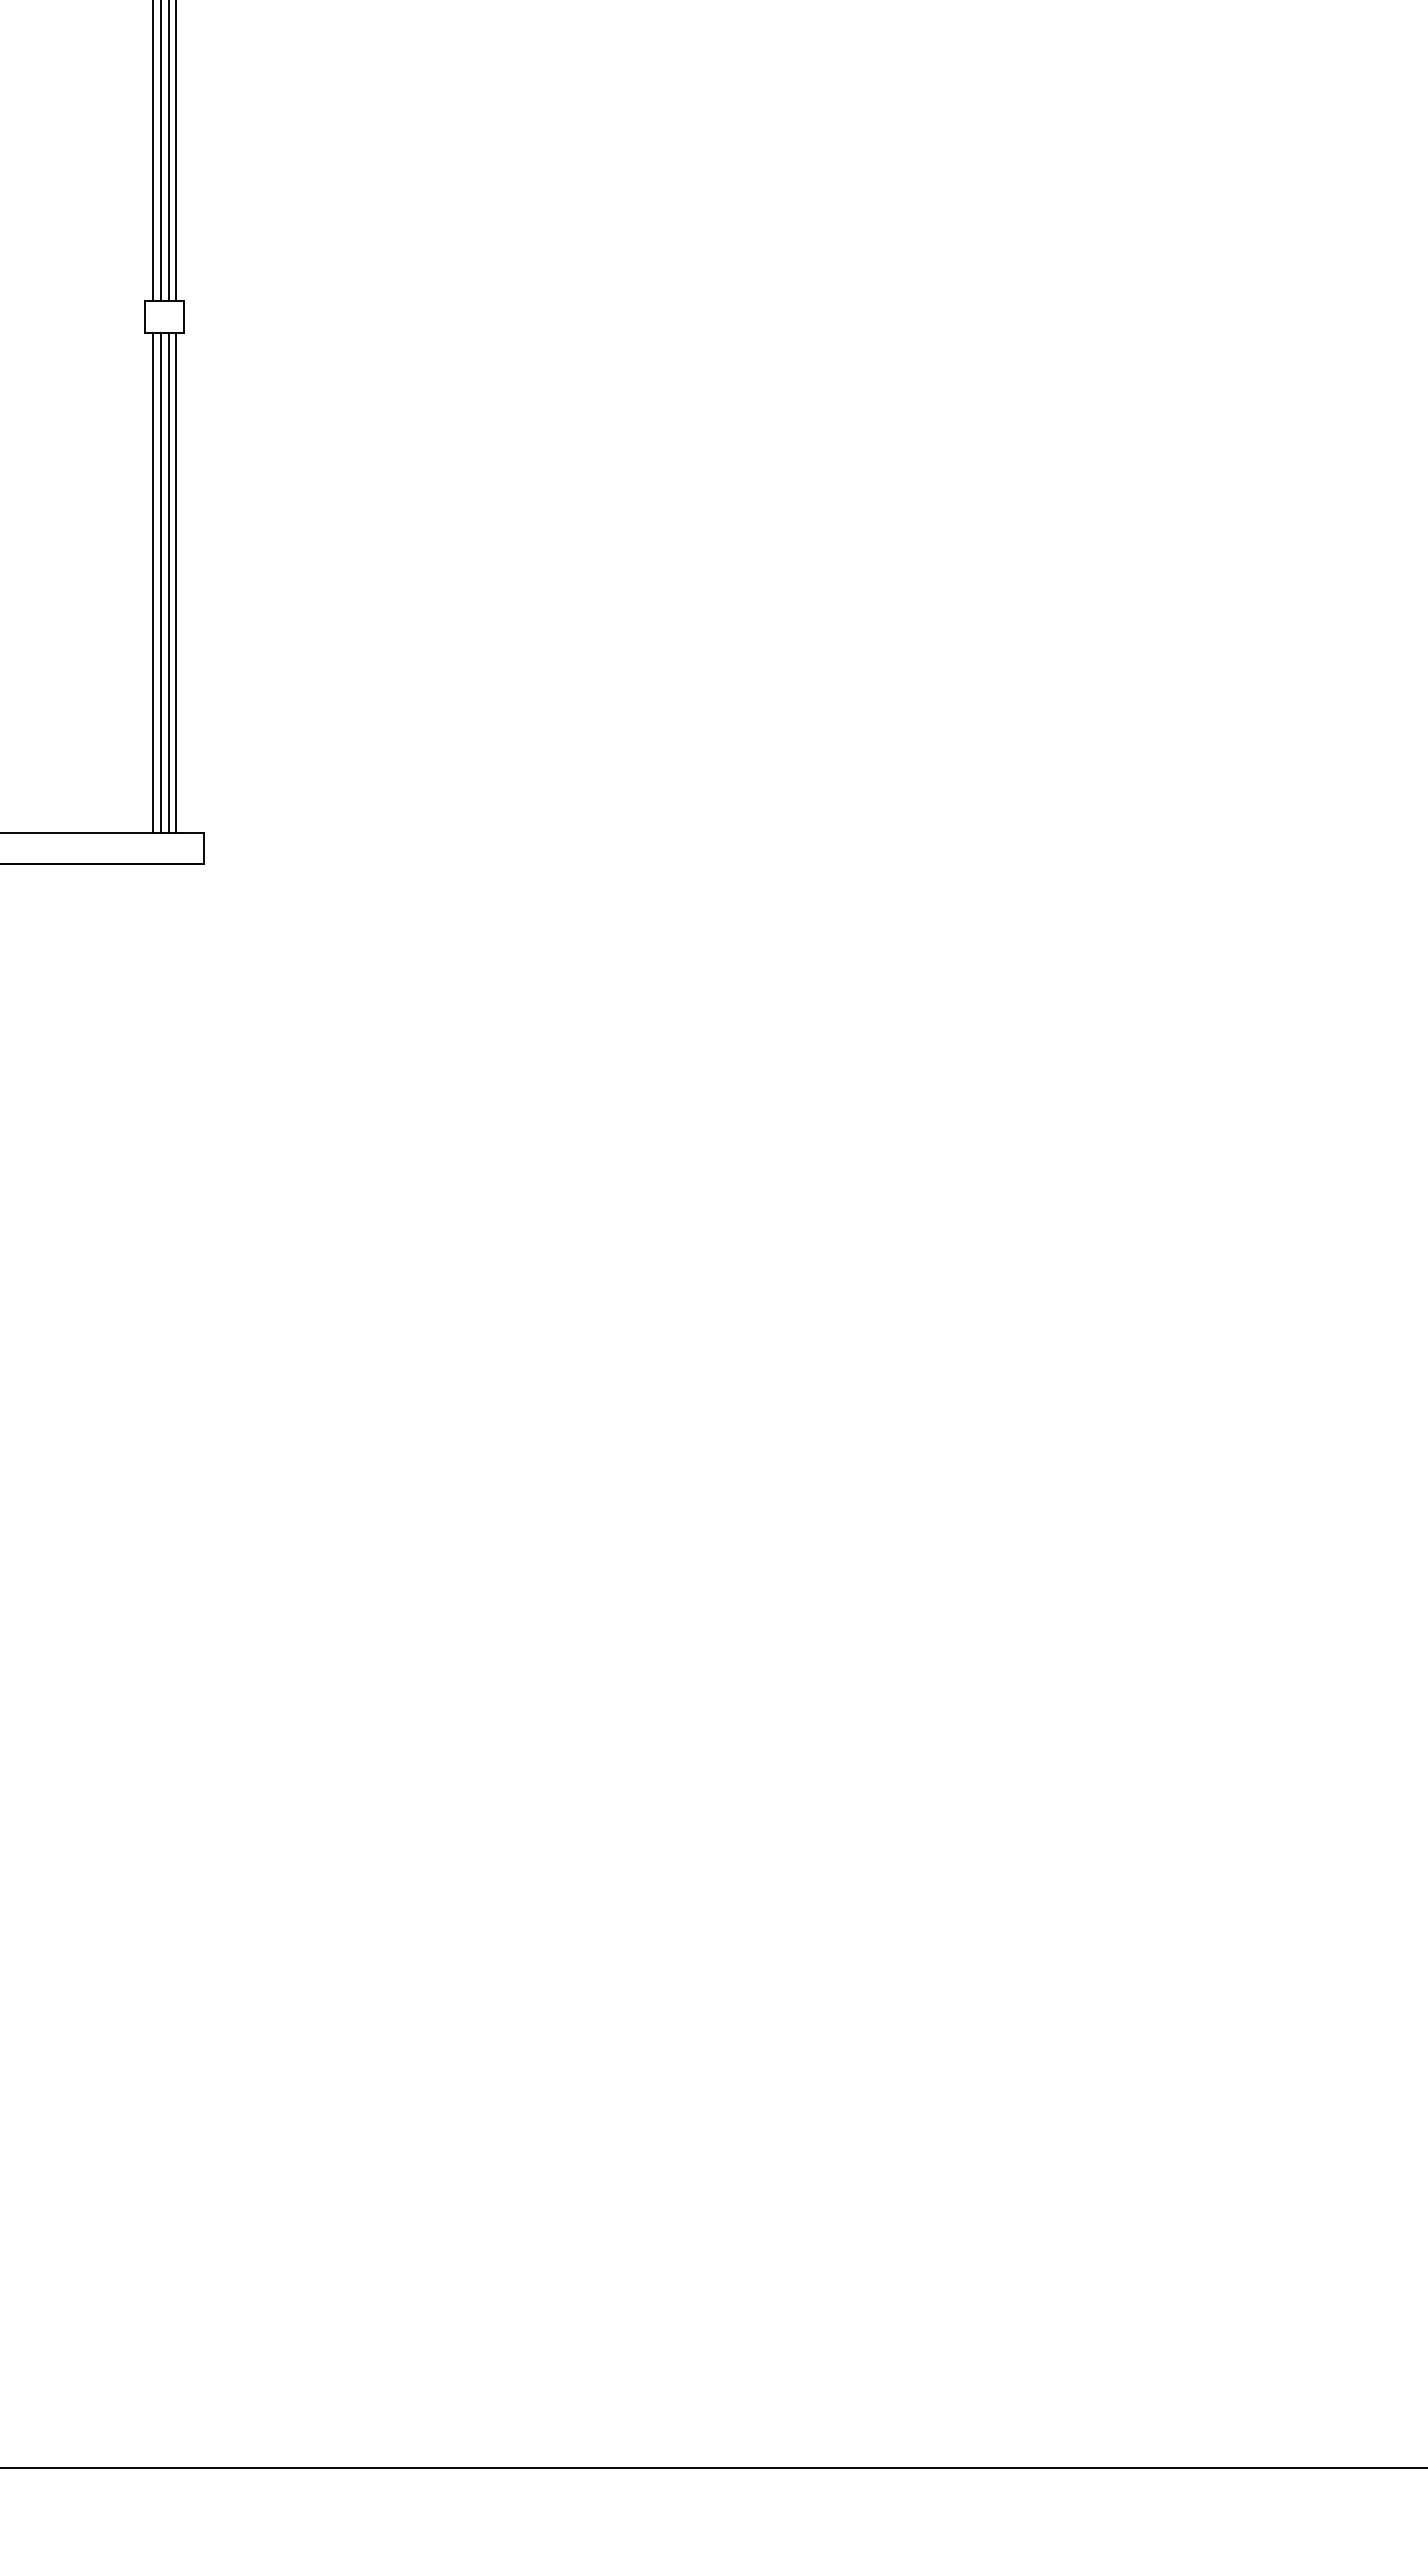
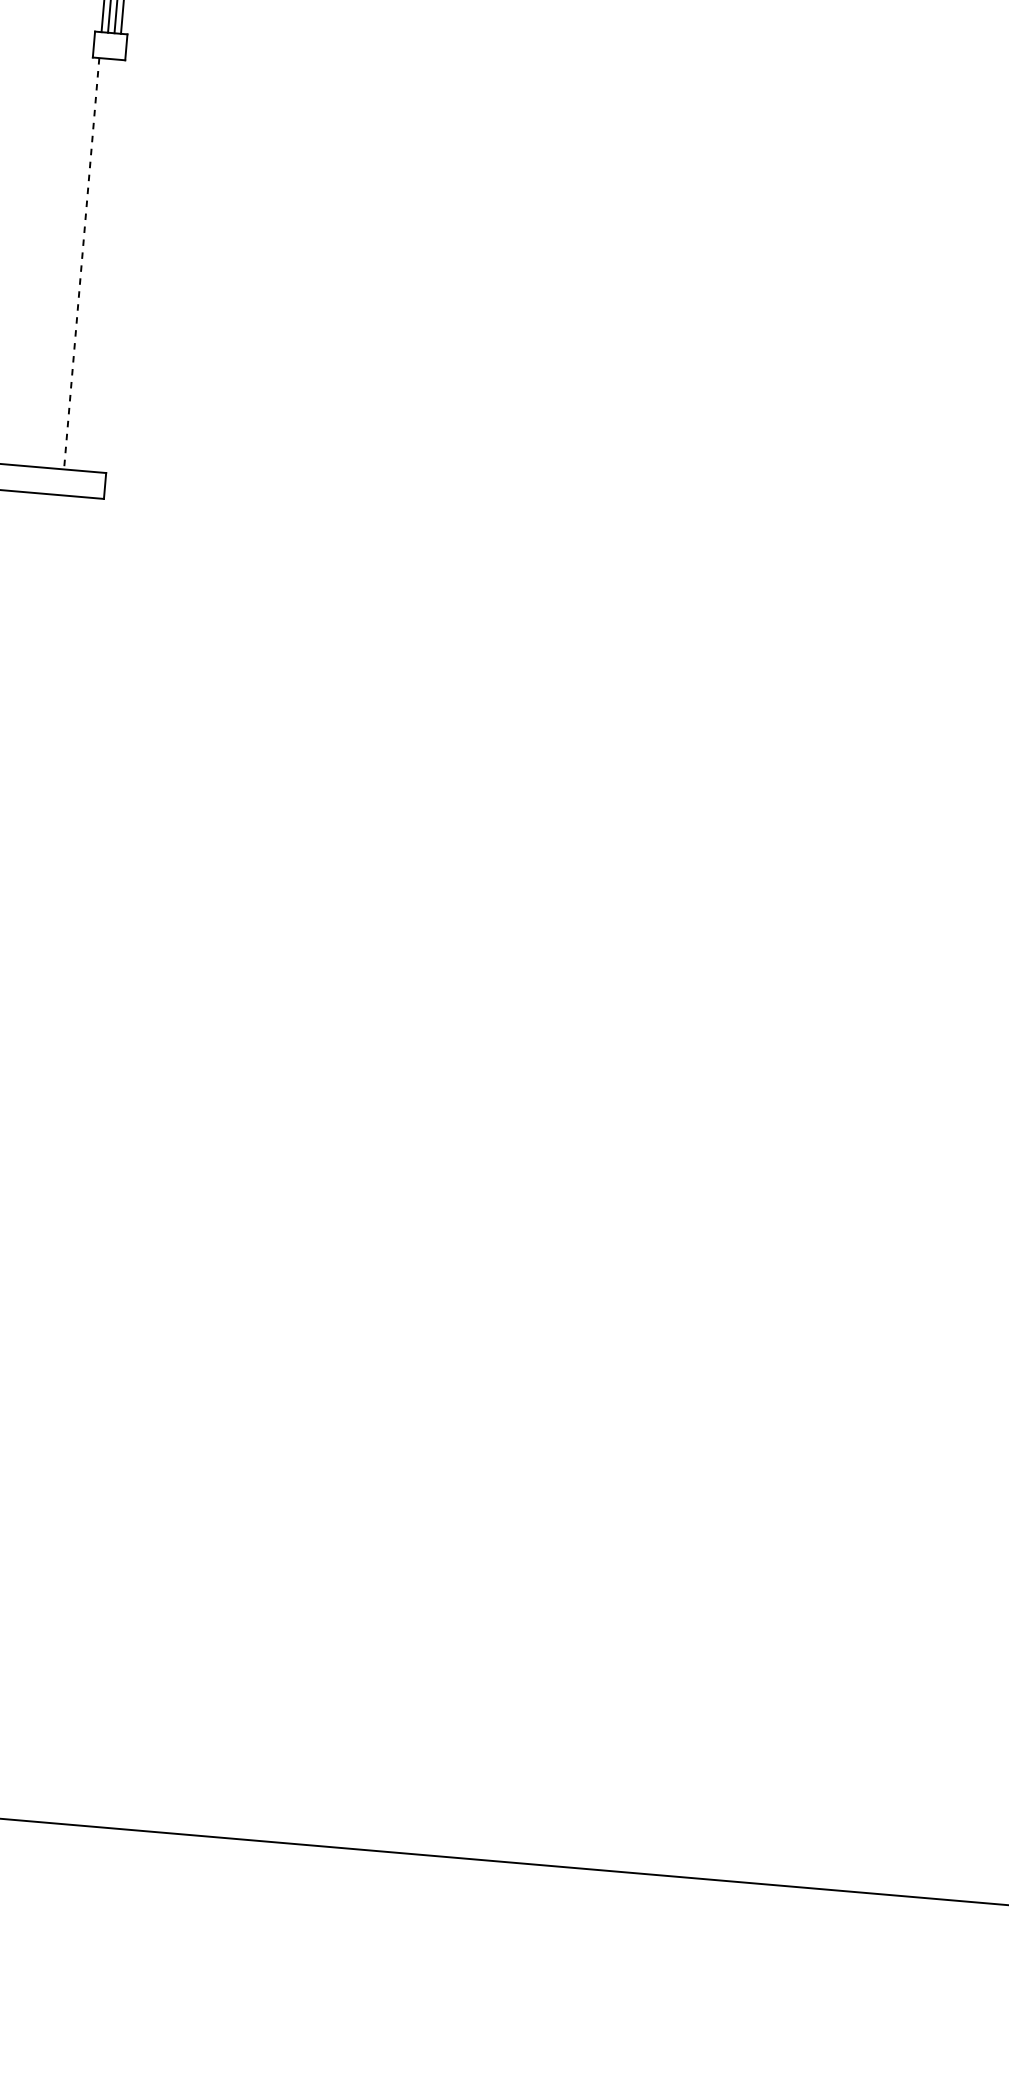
line: (160, 582) -> (88, 264), removed
line: (168, 582) -> (94, 264), removed
line: (176, 582) -> (101, 265), removed
line: (152, 583) -> (81, 264), solid -> dashed

